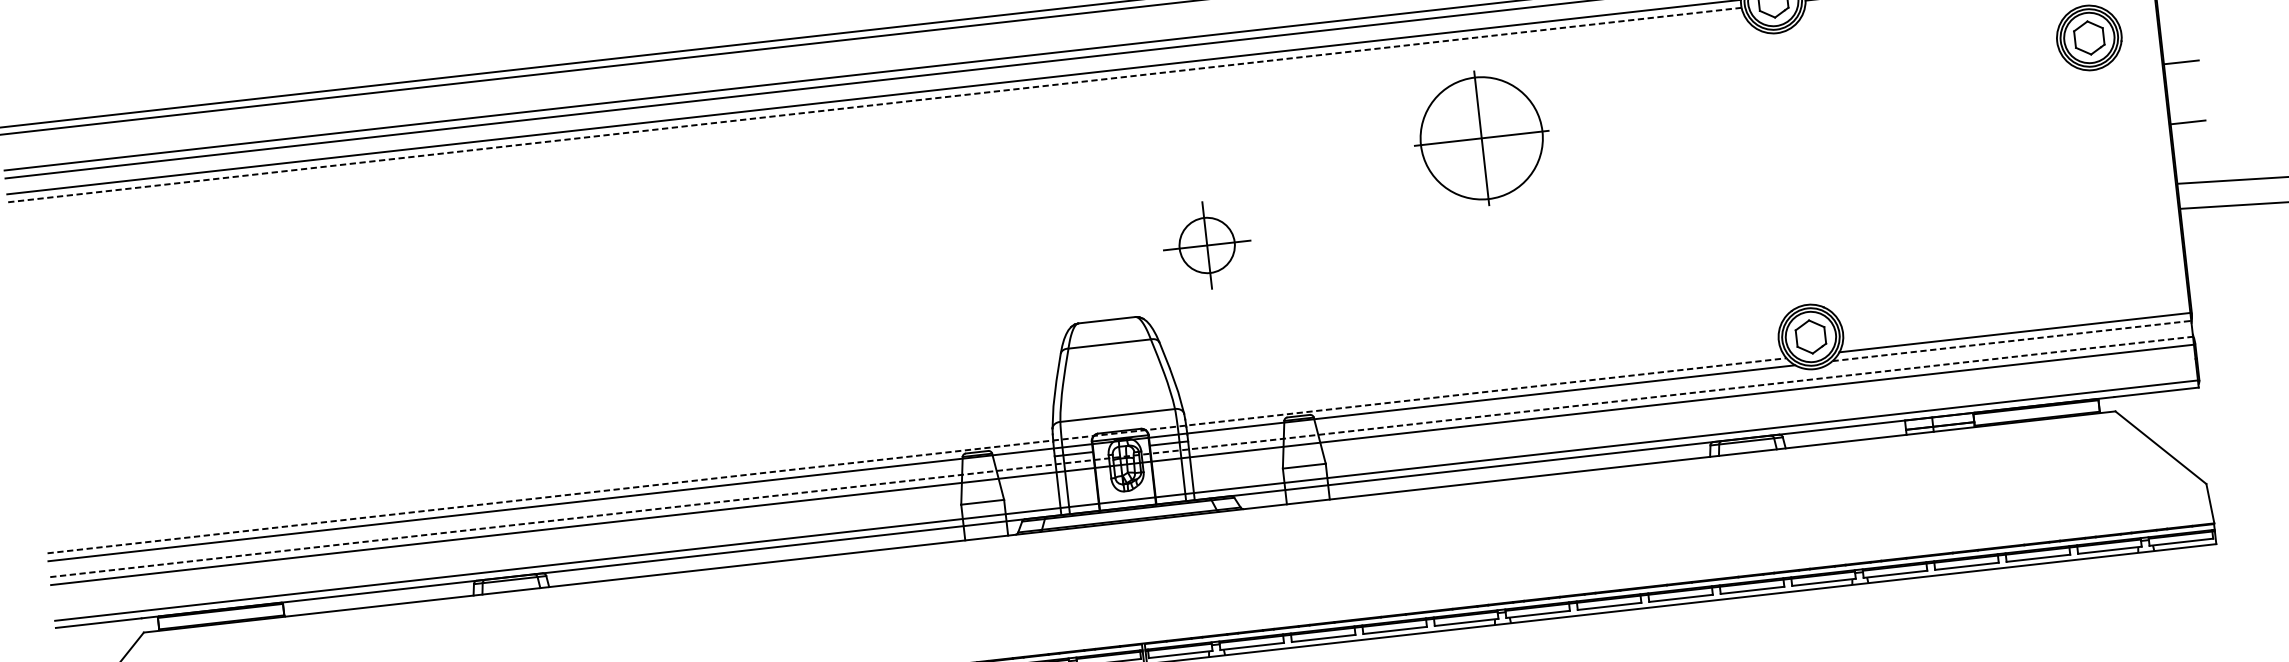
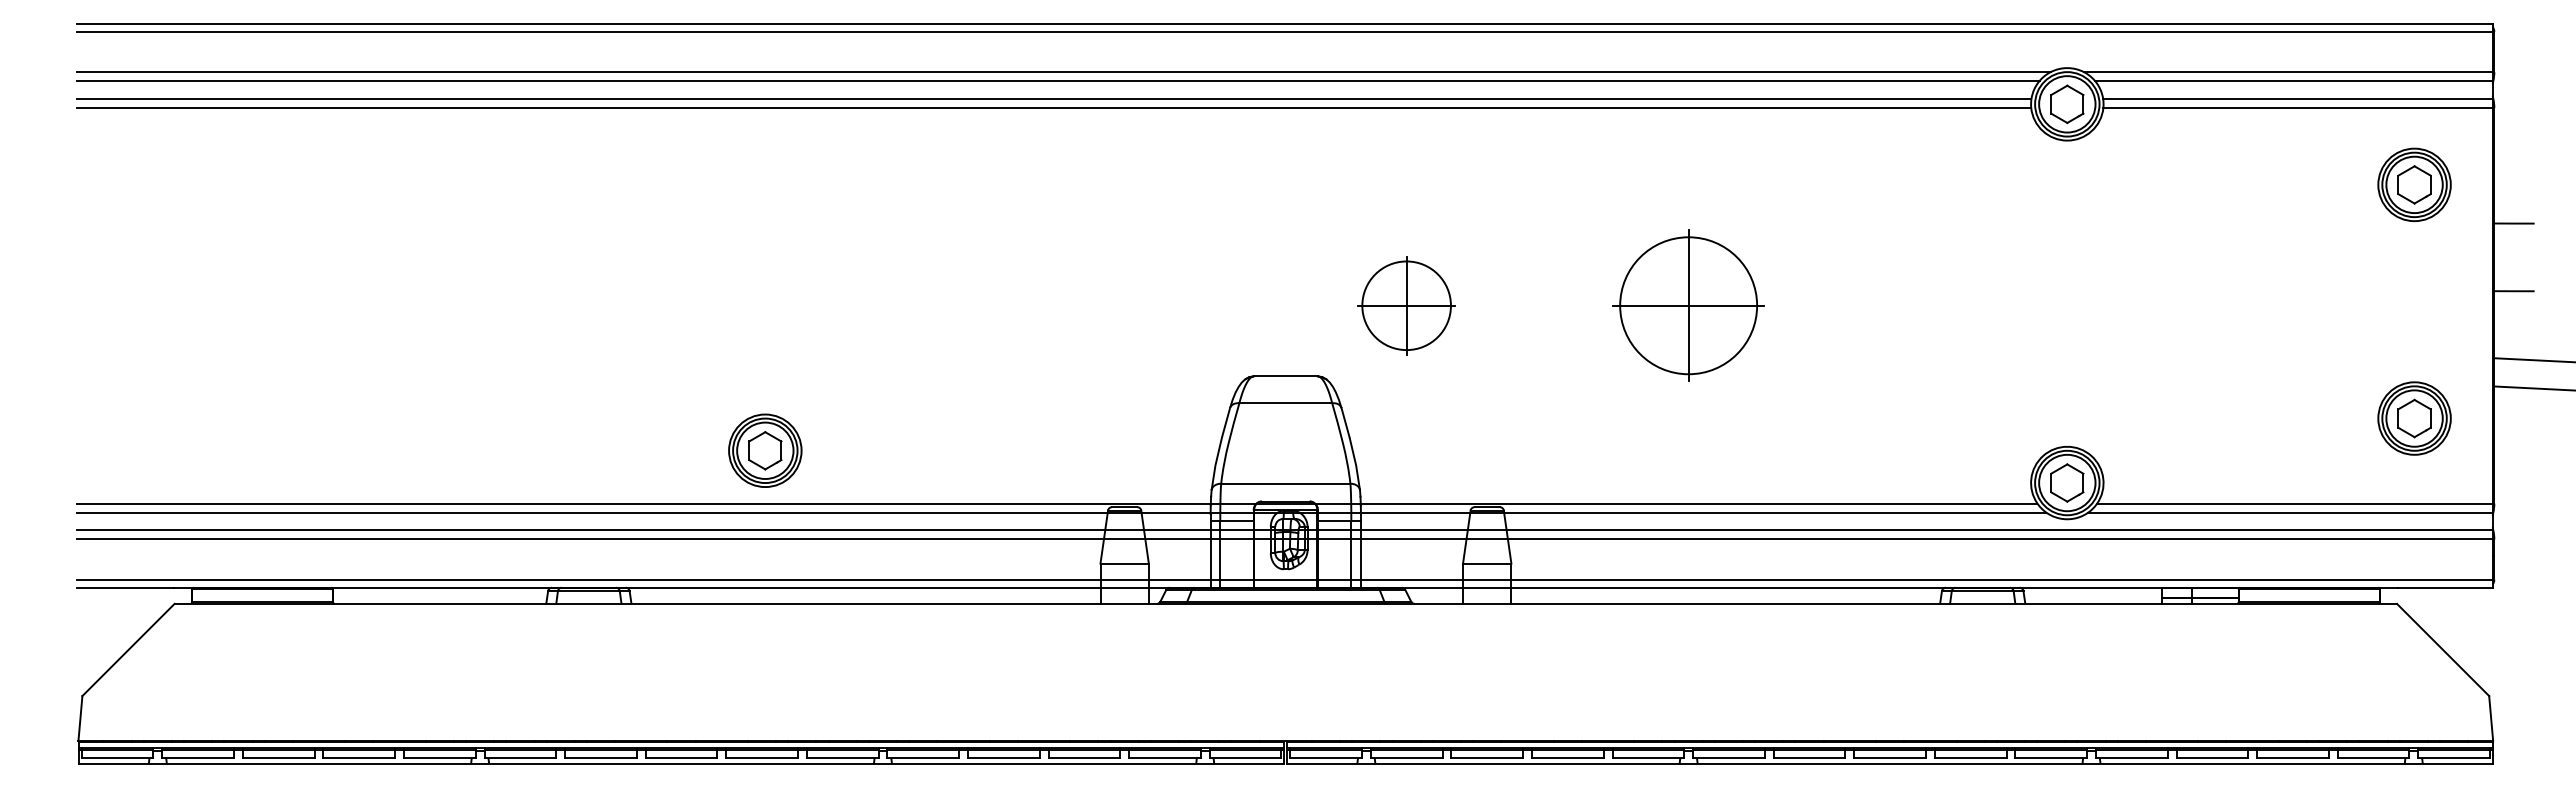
line: (875, 104) -> (1054, 107), dashed -> solid
part: (1481, 138) -> (1688, 305), moved
circle: (1207, 245) -> (1406, 305), size x1.43
part: (2112, 245) -> (2414, 418), added
line: (2012, 340) -> (2291, 512), dashed -> solid
part: (652, 437) -> (765, 450), added
line: (917, 455) -> (1057, 503), dashed -> solid
line: (1122, 456) -> (1285, 530), dashed -> solid

